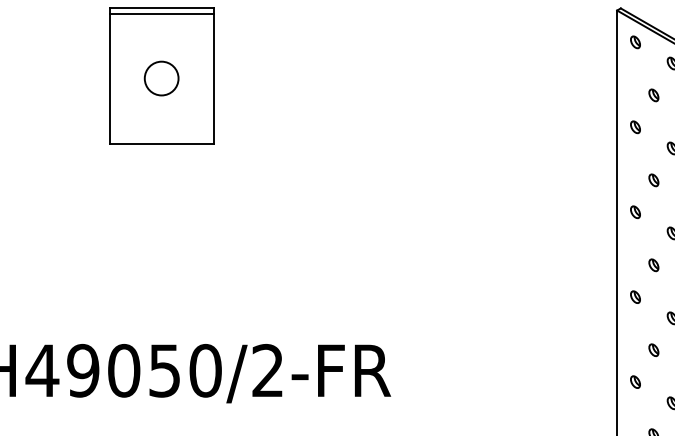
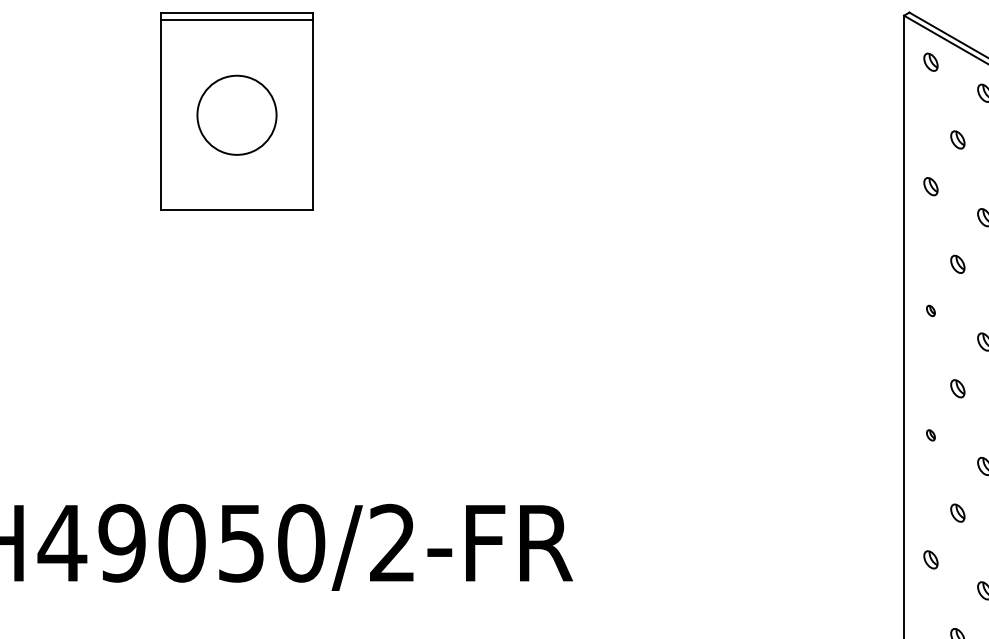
circle: (161, 78) -> (236, 115), size x1.6
part: (635, 211) -> (930, 309), size x0.6
part: (635, 296) -> (930, 434), size x0.6

